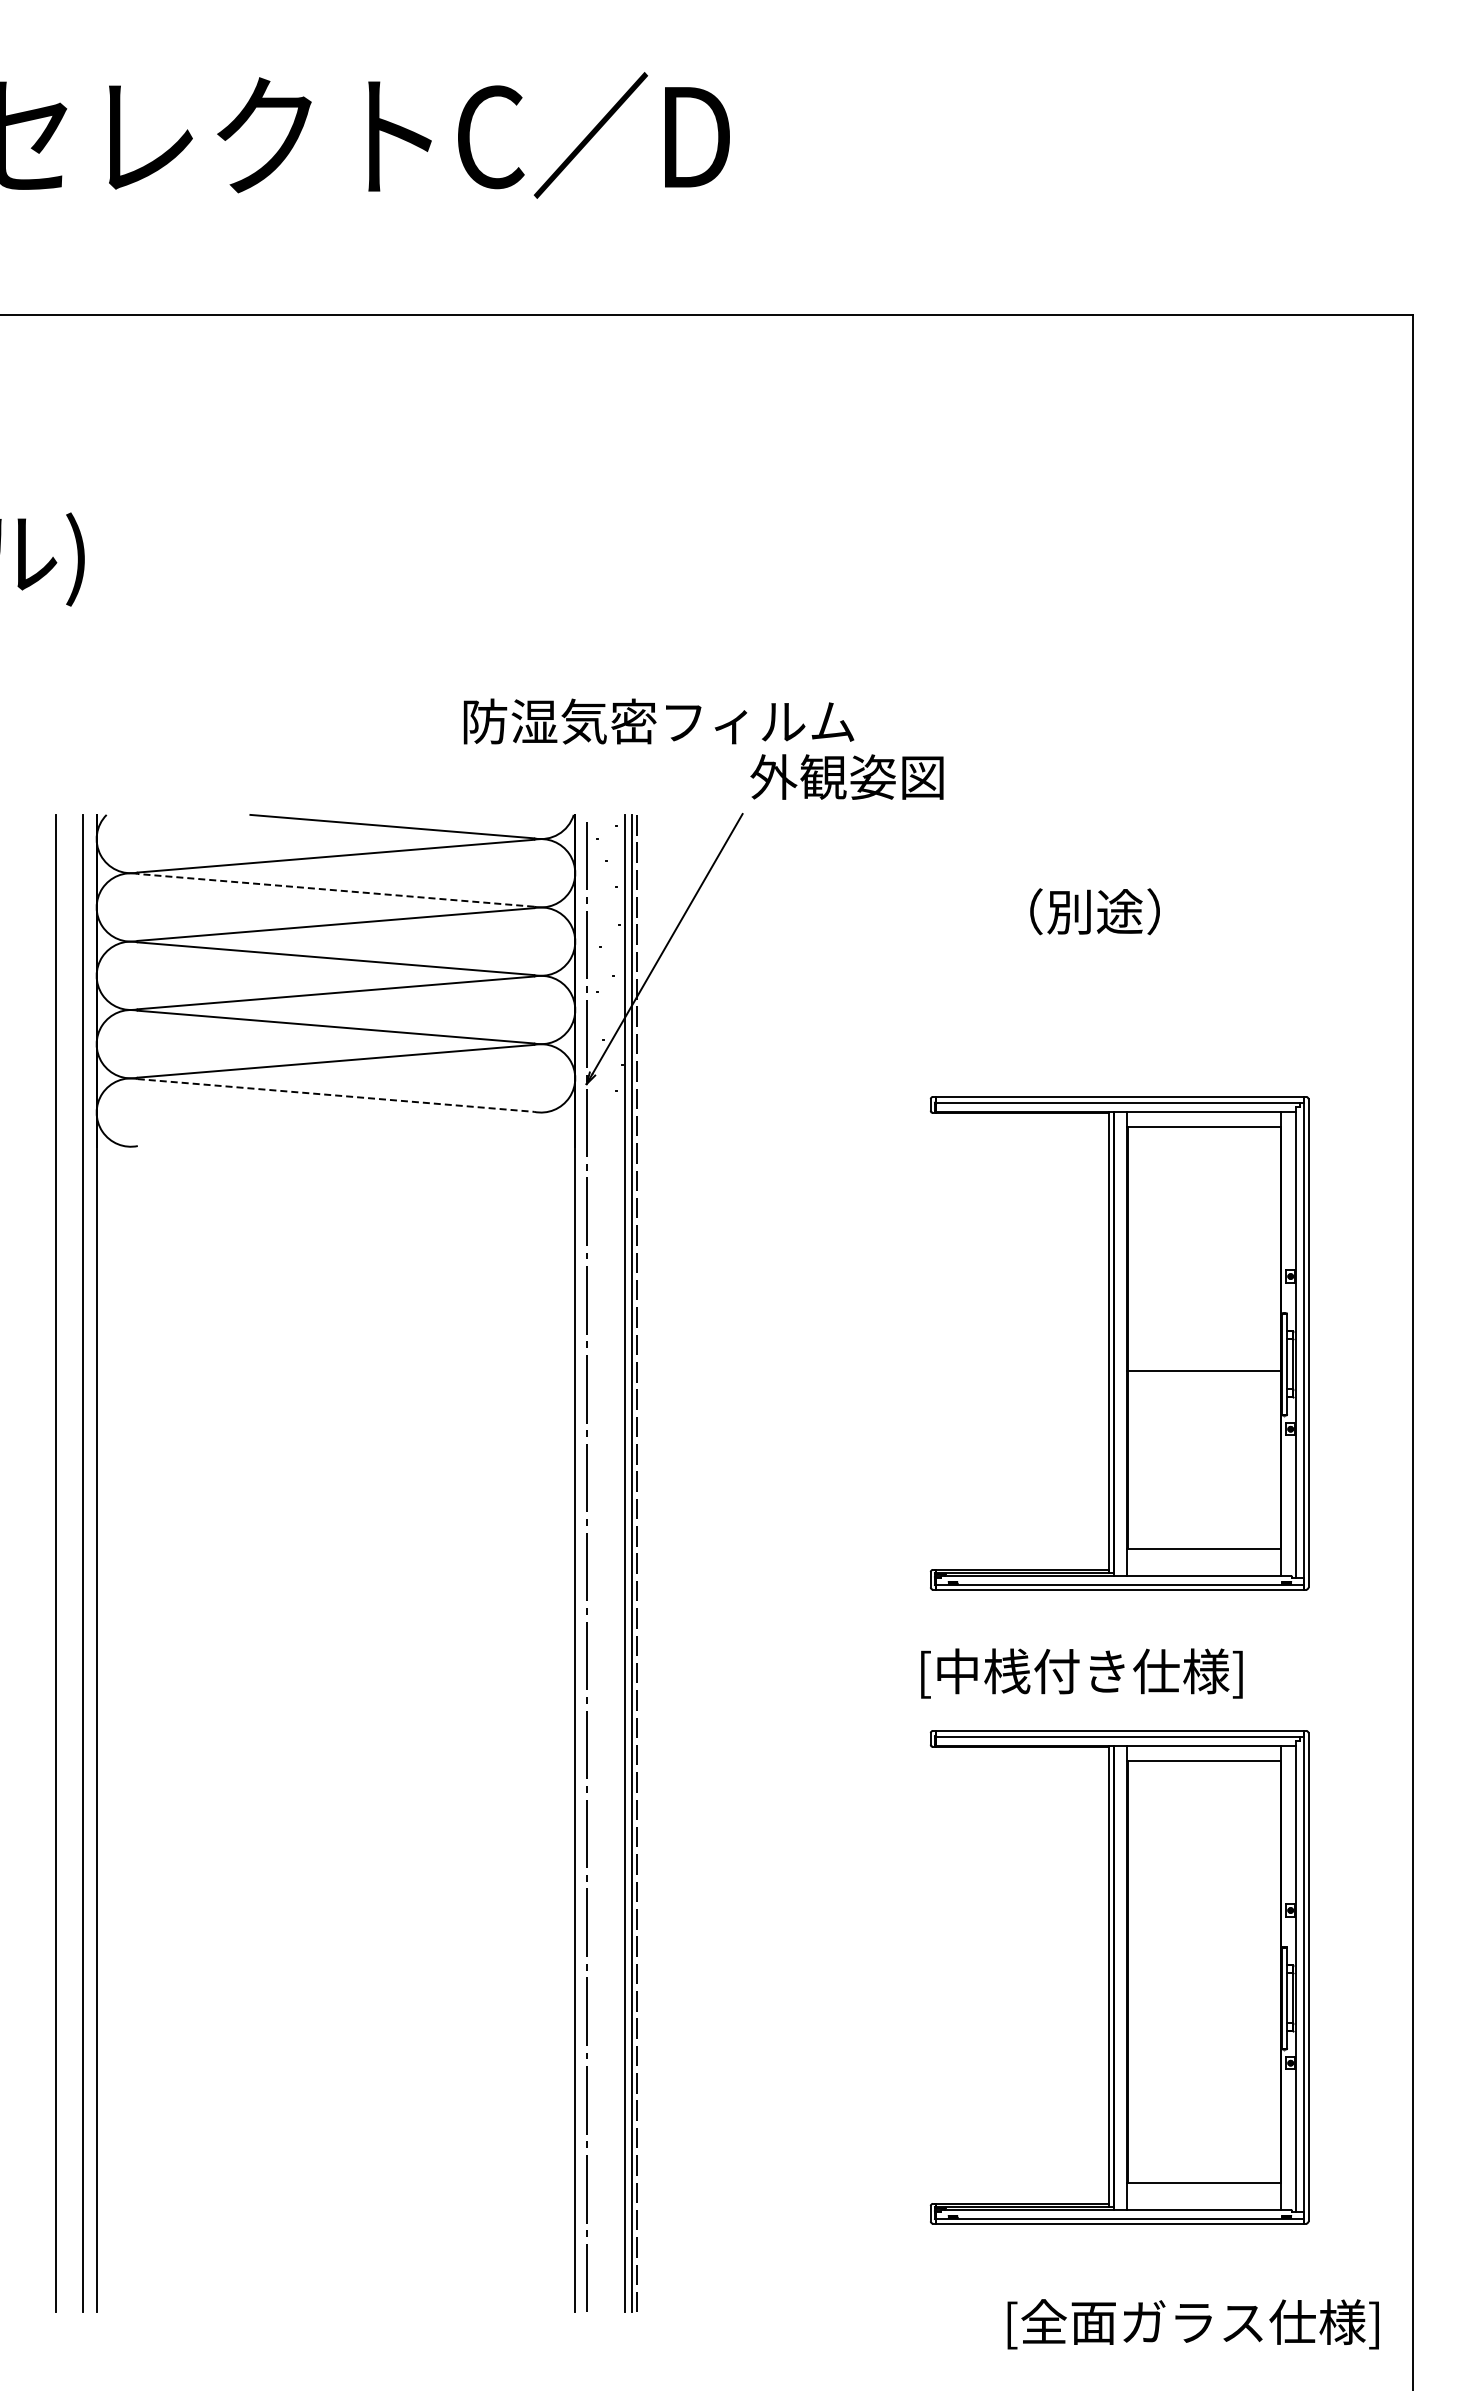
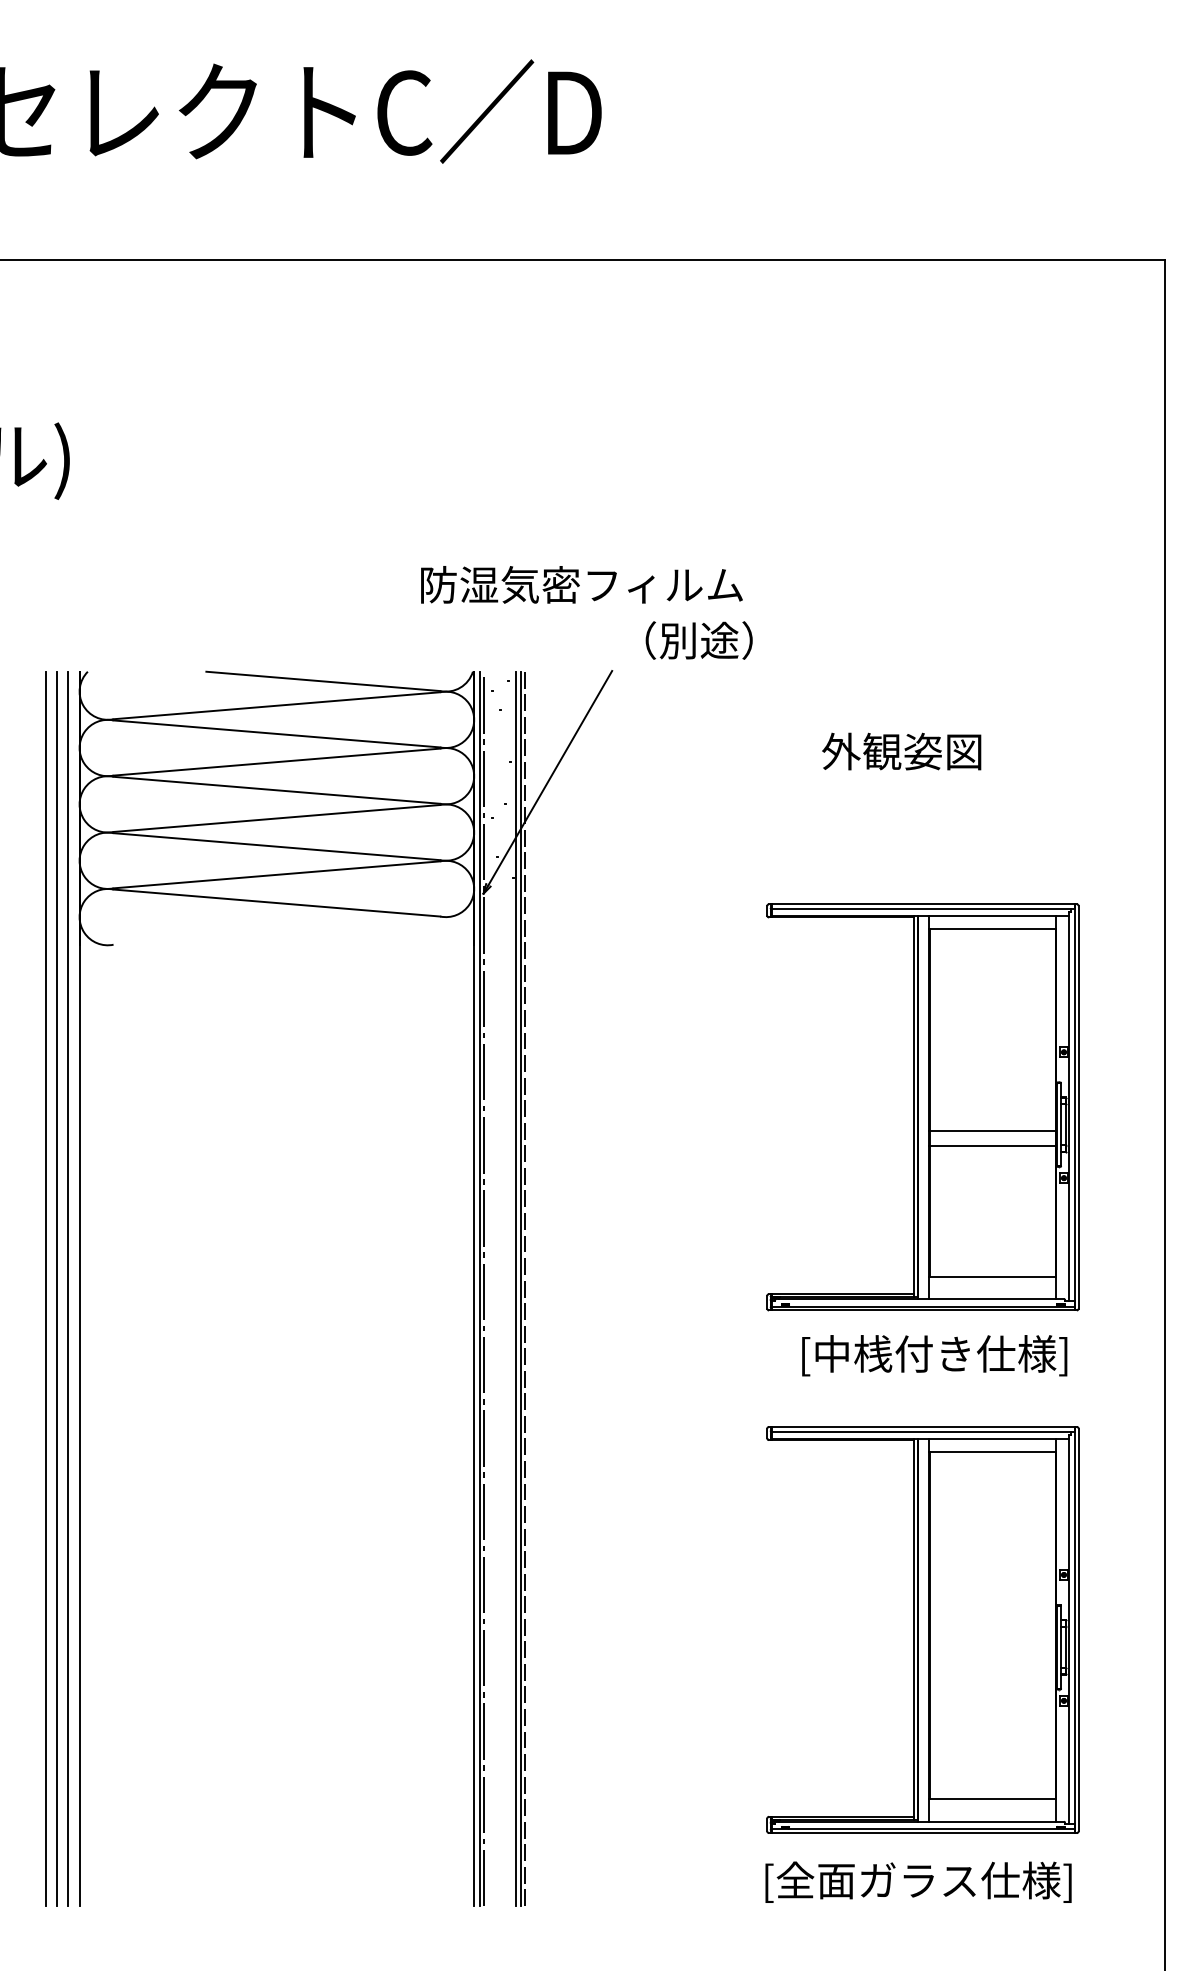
text: (658, 721) -> (581, 584), moved
text: (846, 776) -> (697, 640), 外観姿図 -> （別途）
line: (335, 890) -> (276, 734), dashed -> solid
text: (1093, 911) -> (901, 751), （別途） -> 外観姿図
line: (335, 1095) -> (276, 903), dashed -> solid
line: (1204, 1389) -> (992, 1145), added
line: (69, 1563) -> (57, 1288), added
line: (582, 1563) -> (480, 1288), added
text: (1081, 1673) -> (934, 1355), moved
text: (1192, 2324) -> (917, 1882), moved

